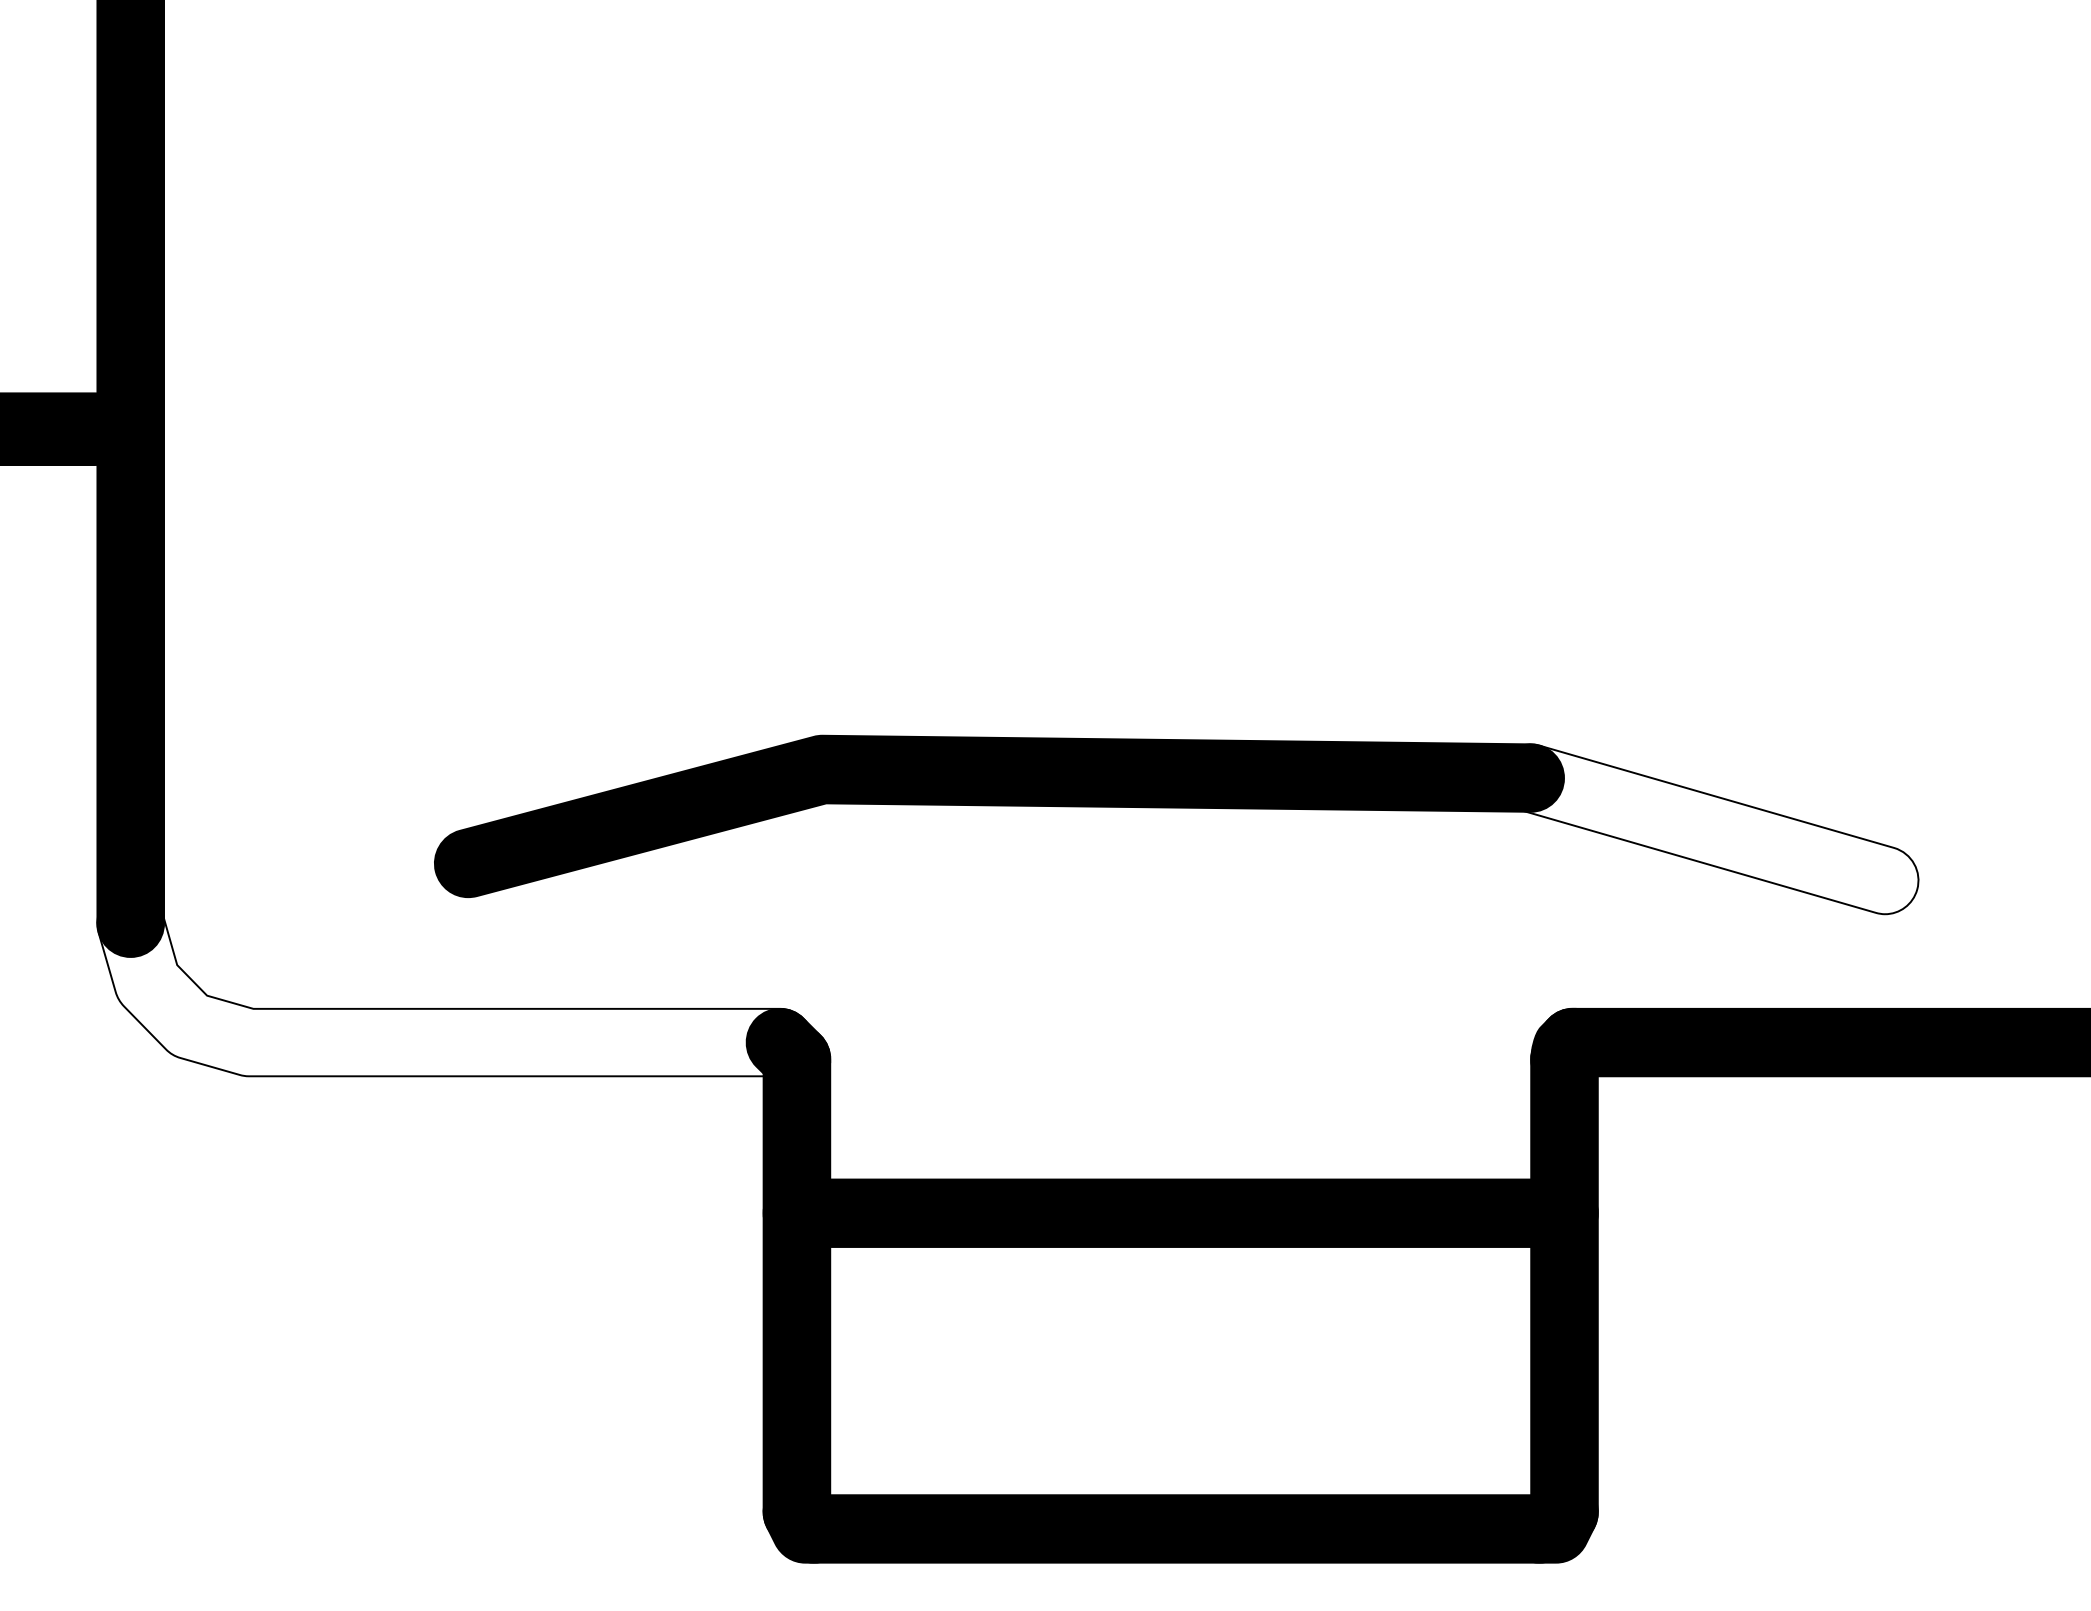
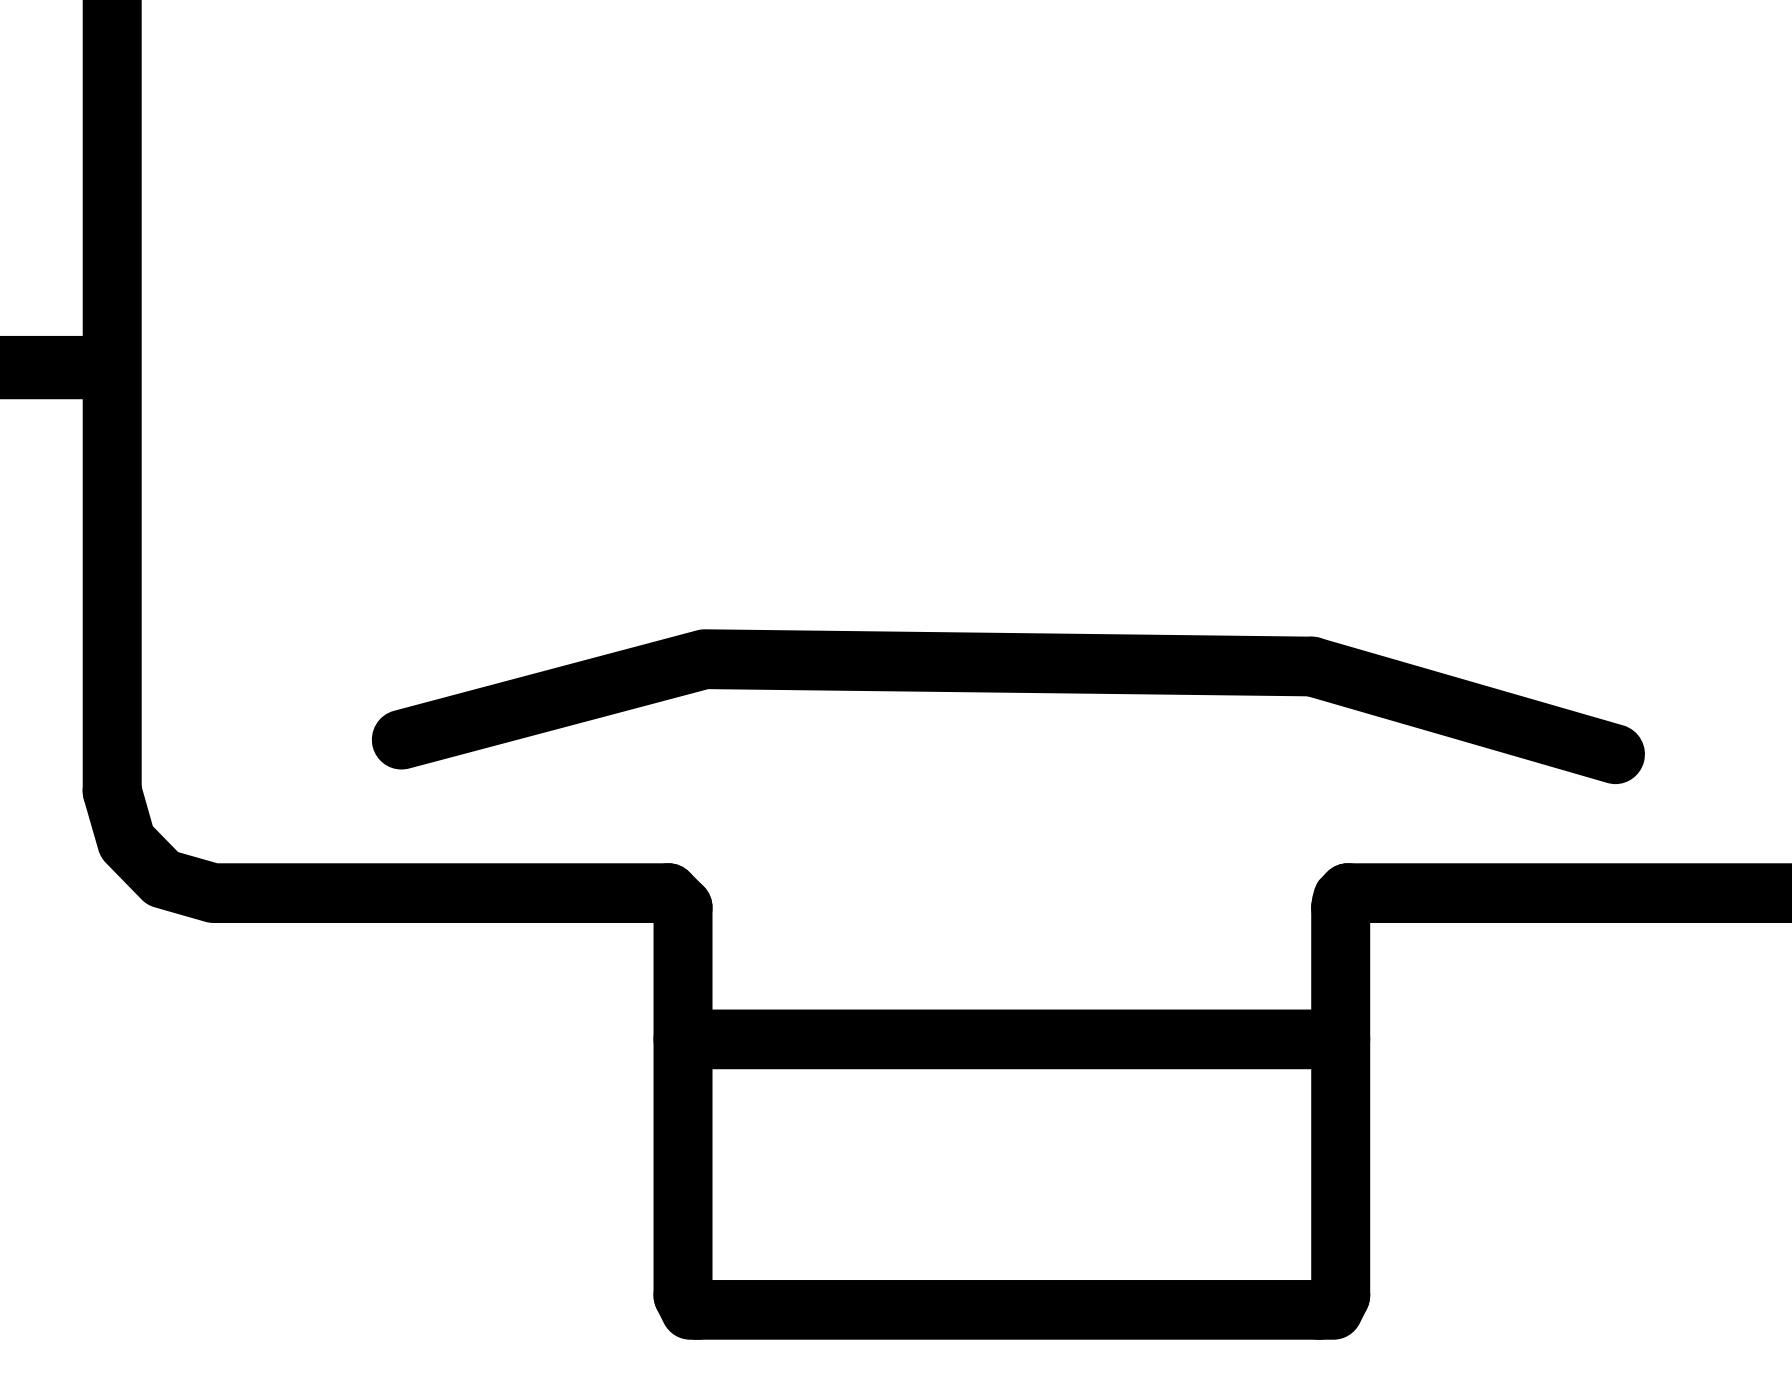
fill: (1707, 829) -> (1463, 710), added
fill: (455, 983) -> (390, 842), added

